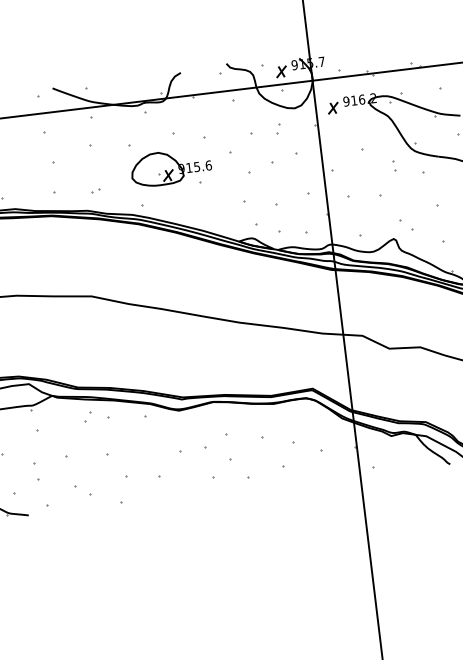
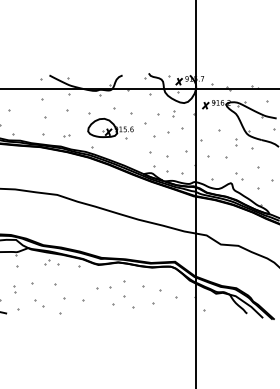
part: (36, 471) -> (14, 289), size x0.62

